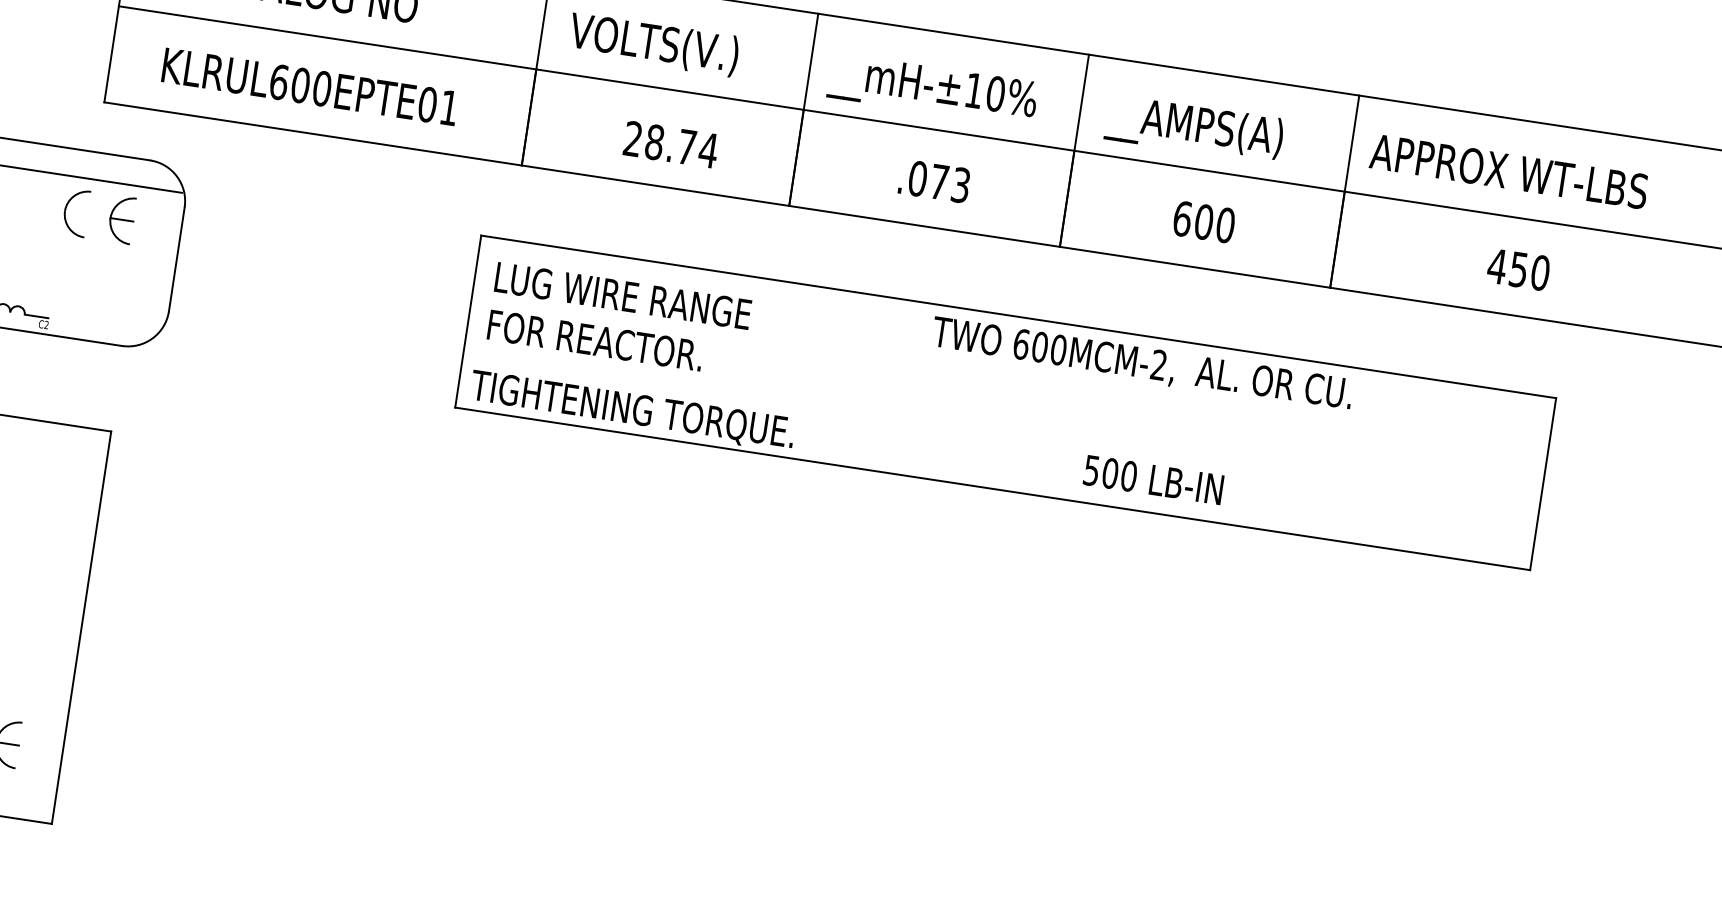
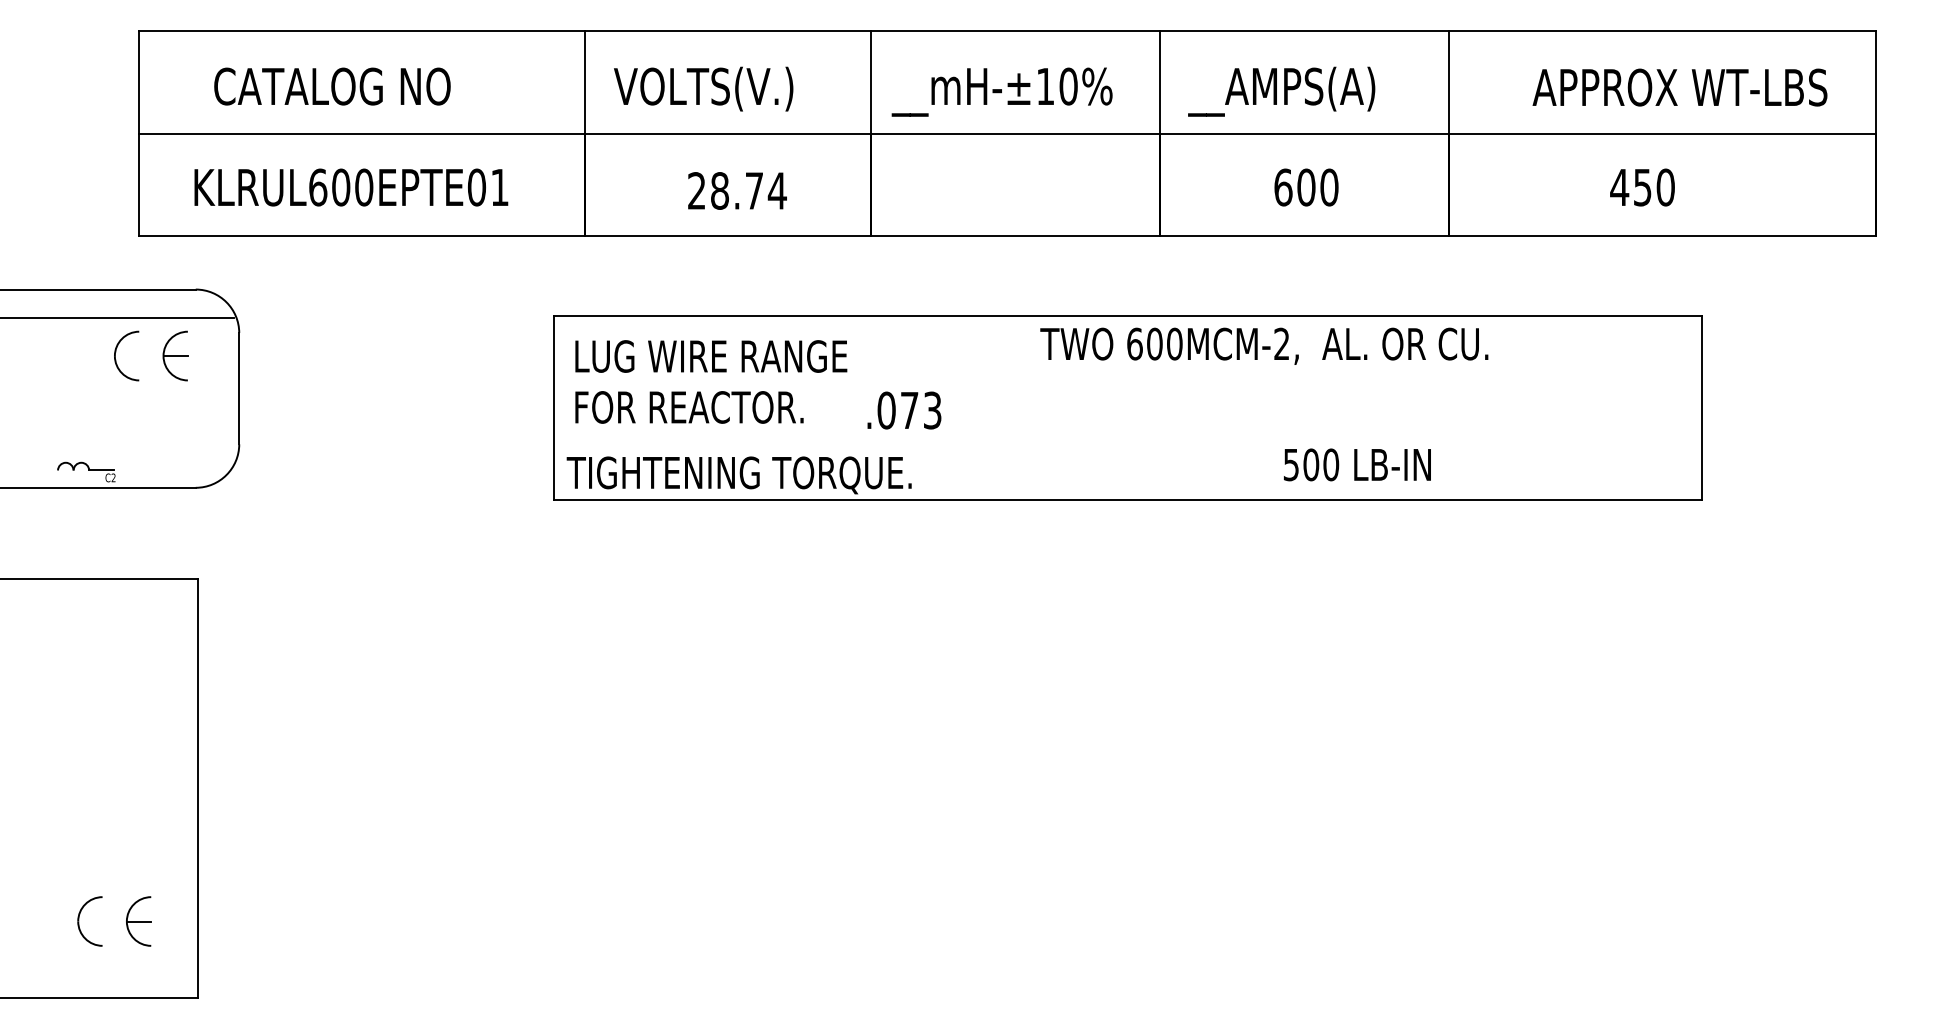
text: (1508, 171) -> (1679, 87), moved
text: (934, 181) -> (904, 410), moved
text: (1153, 479) -> (1357, 464), moved

